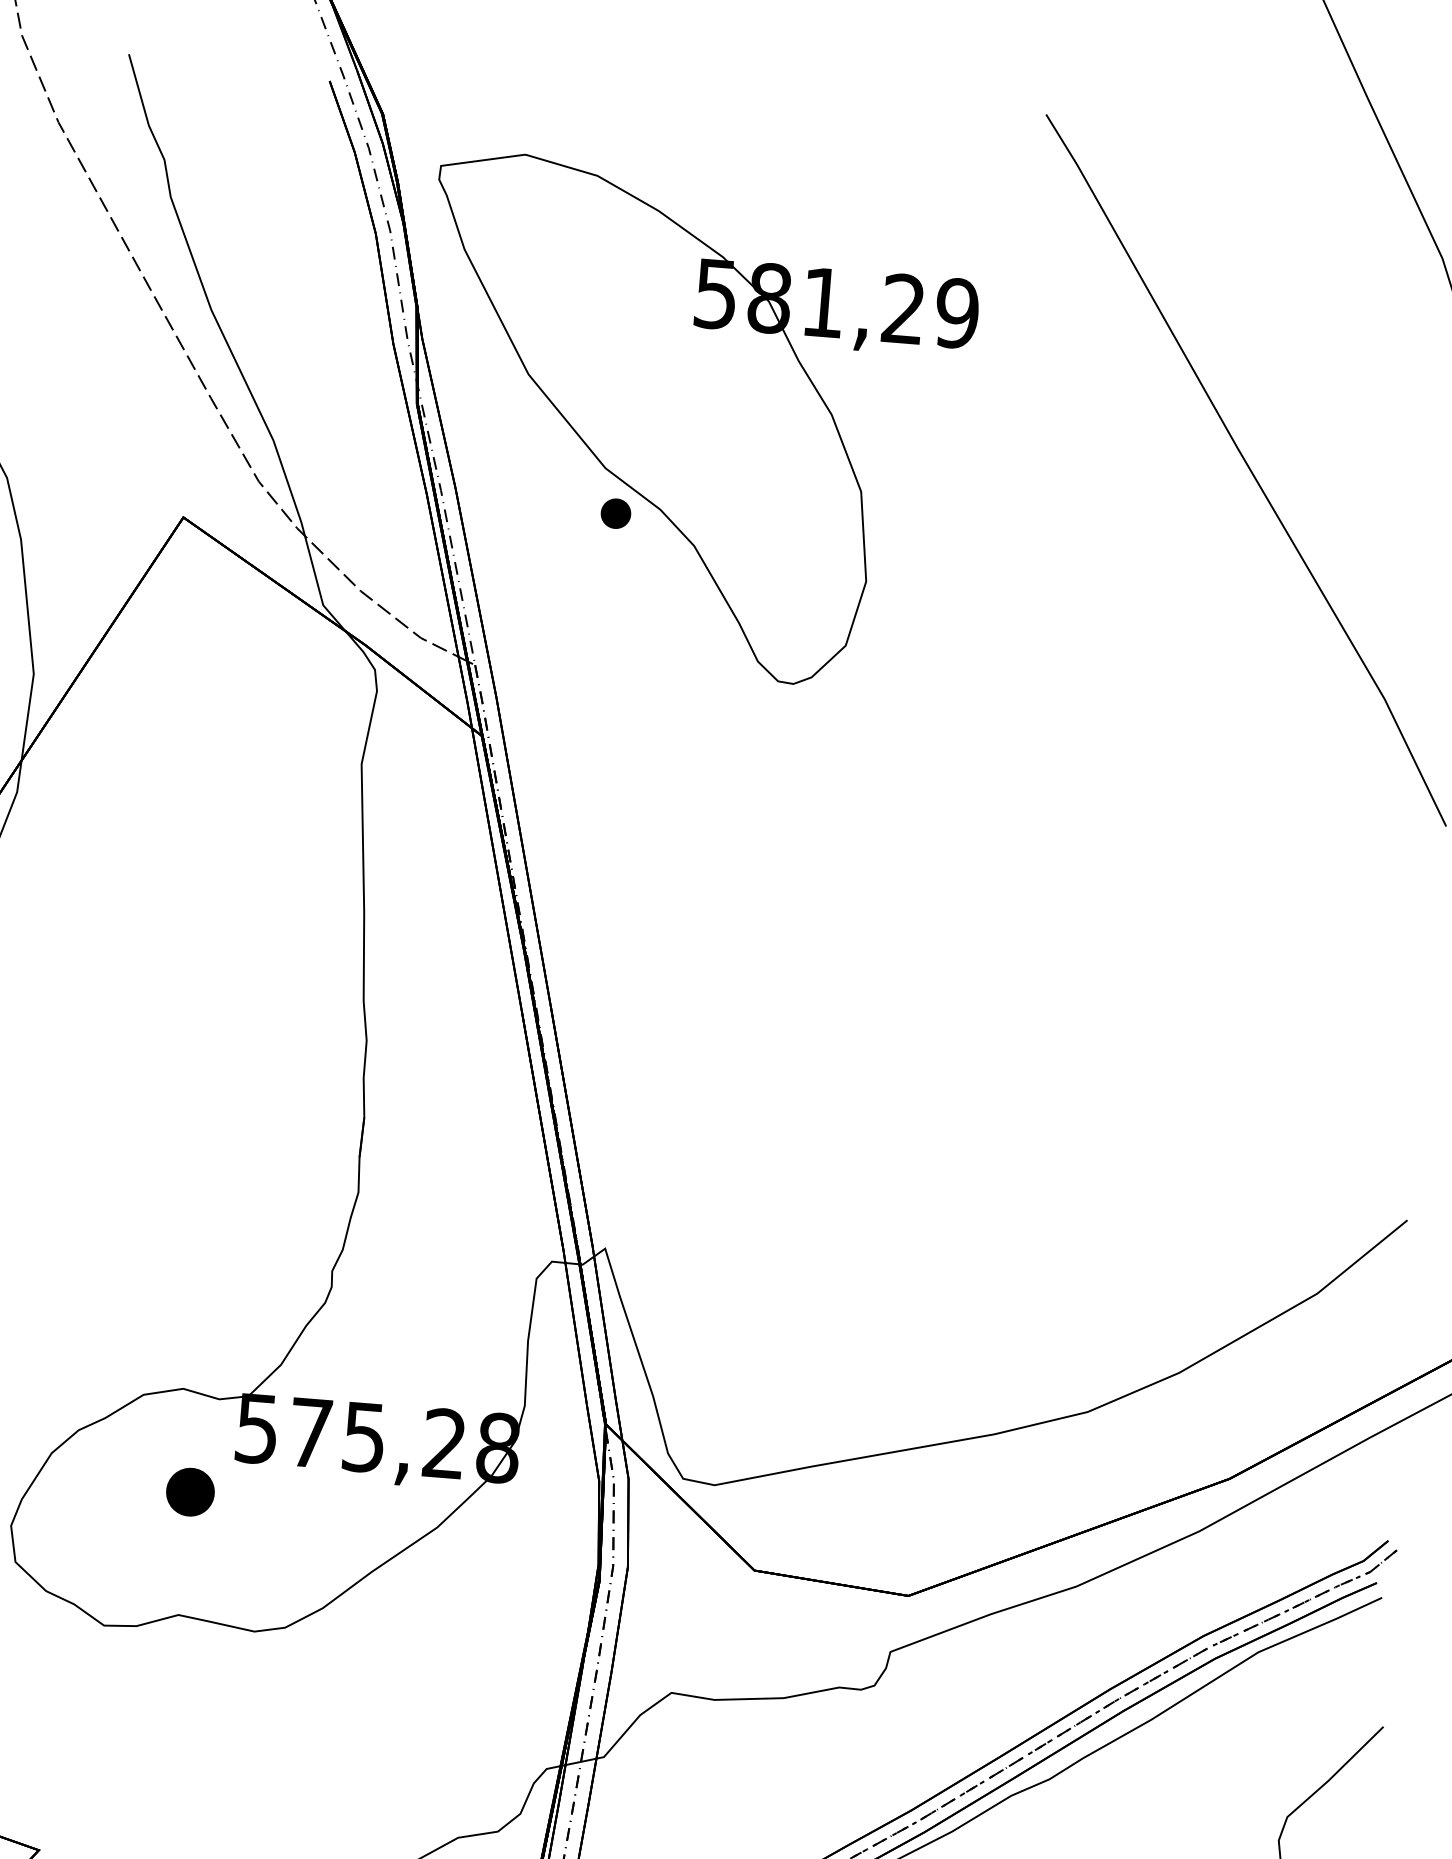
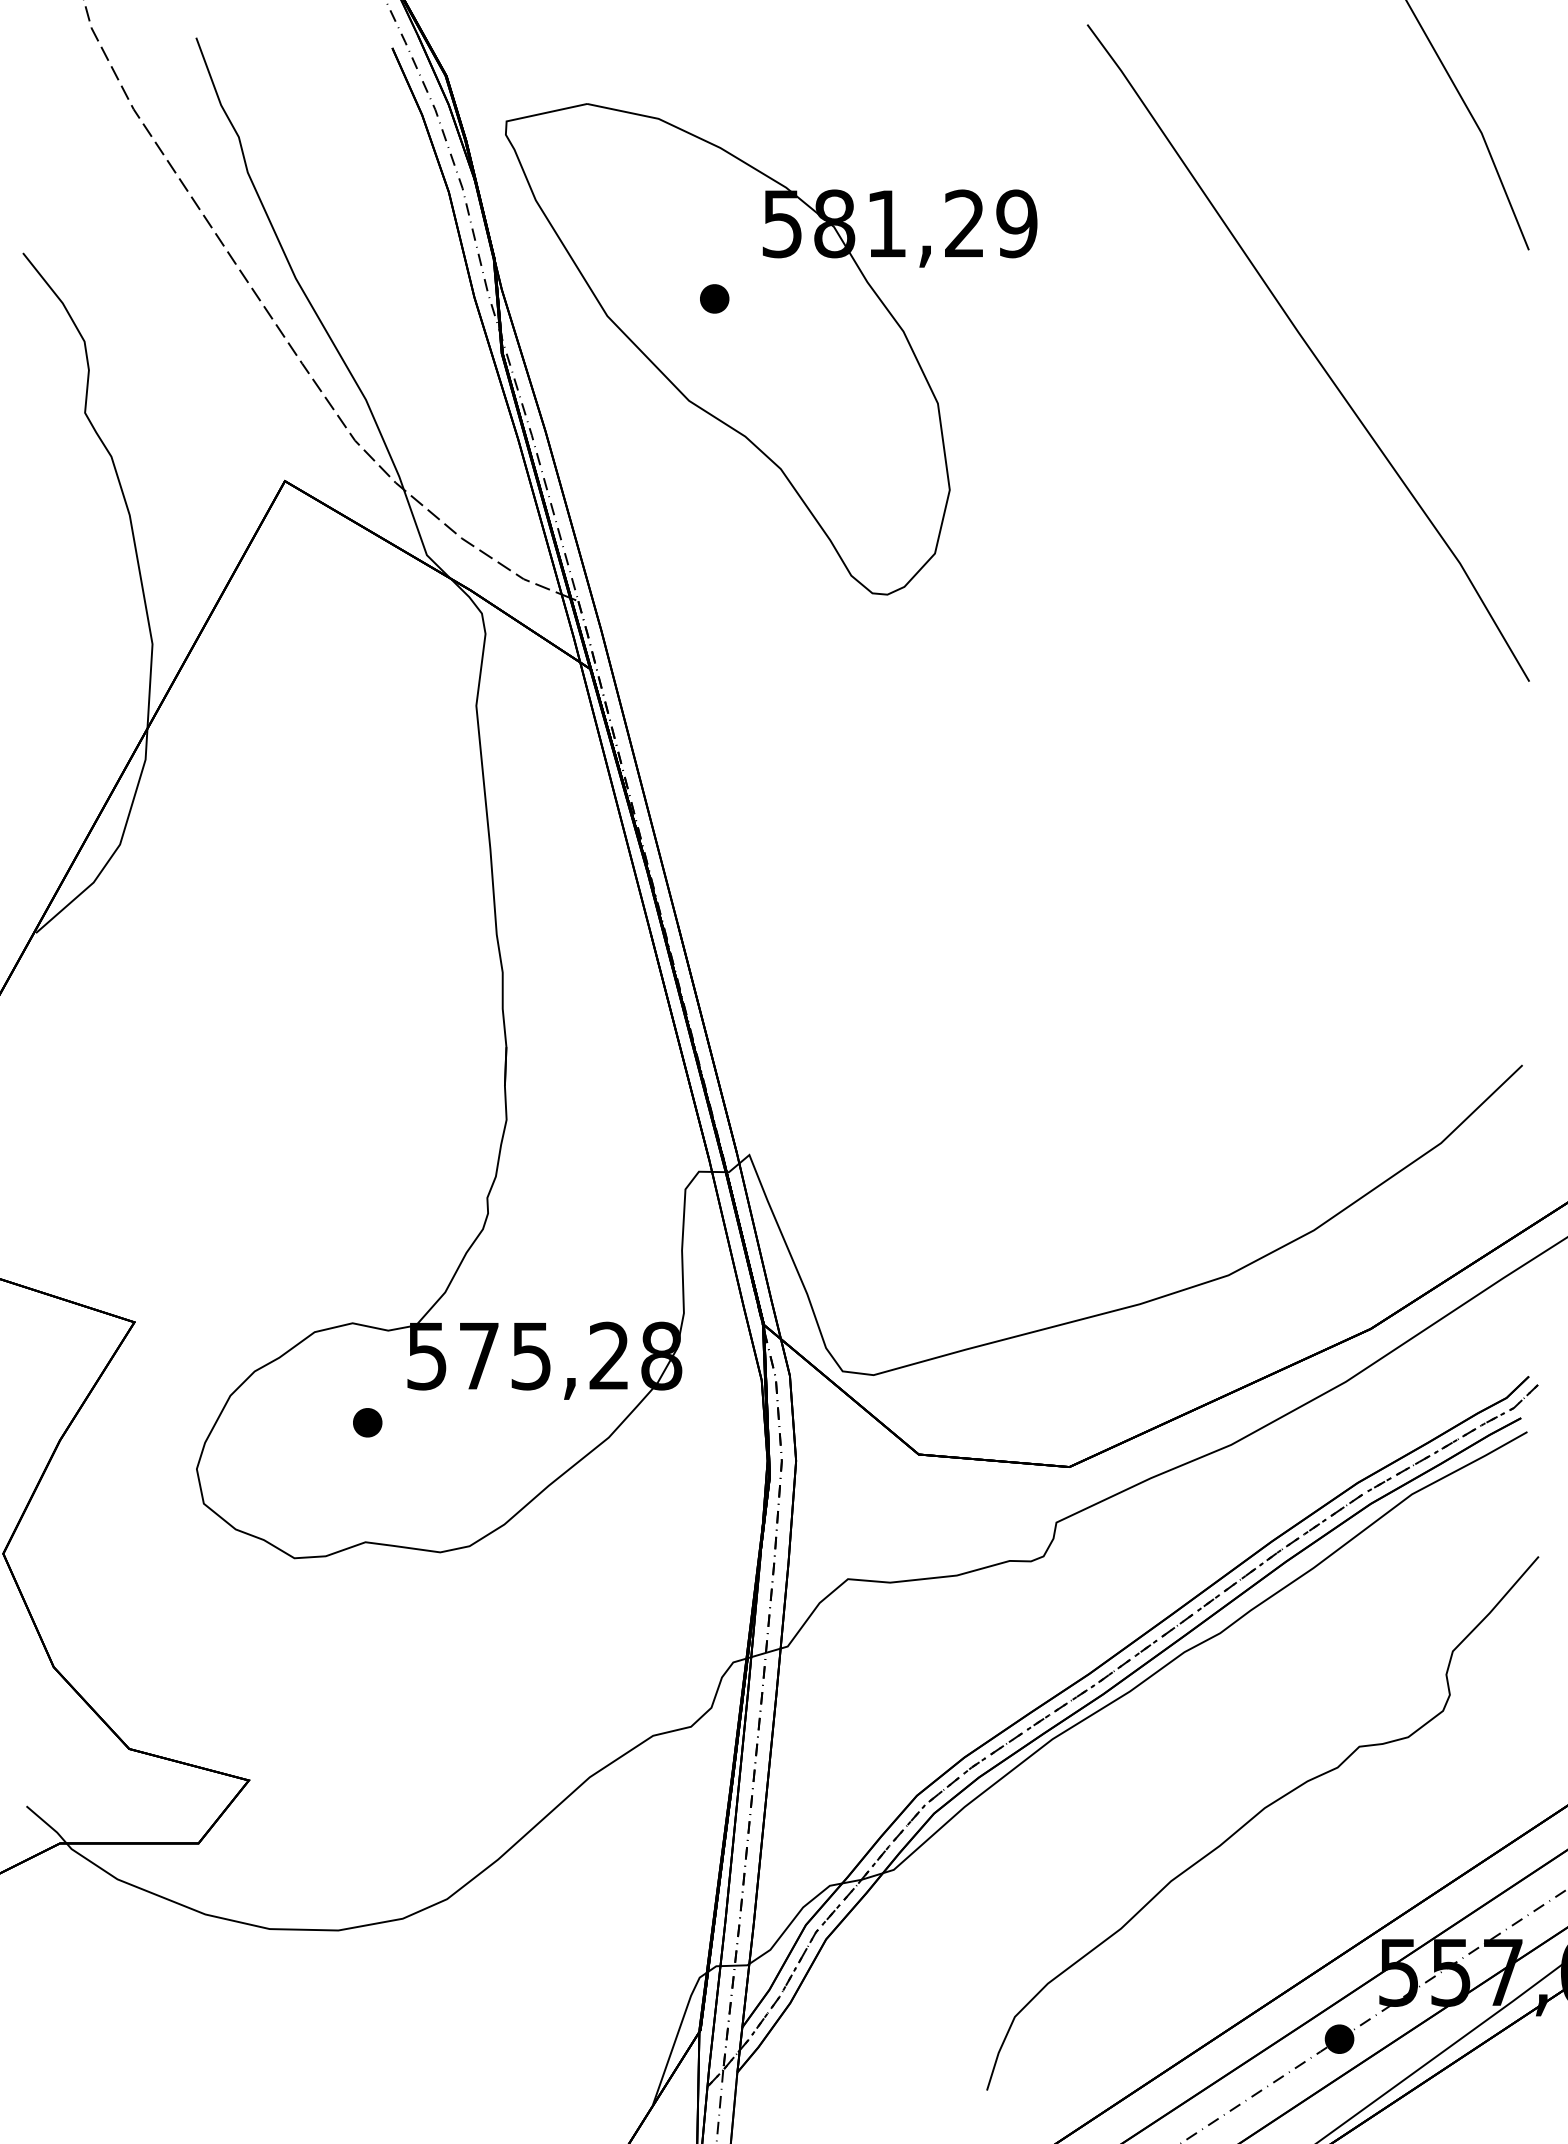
part: (615, 513) -> (714, 298), moved
part: (190, 1492) -> (367, 1422), size x0.62

